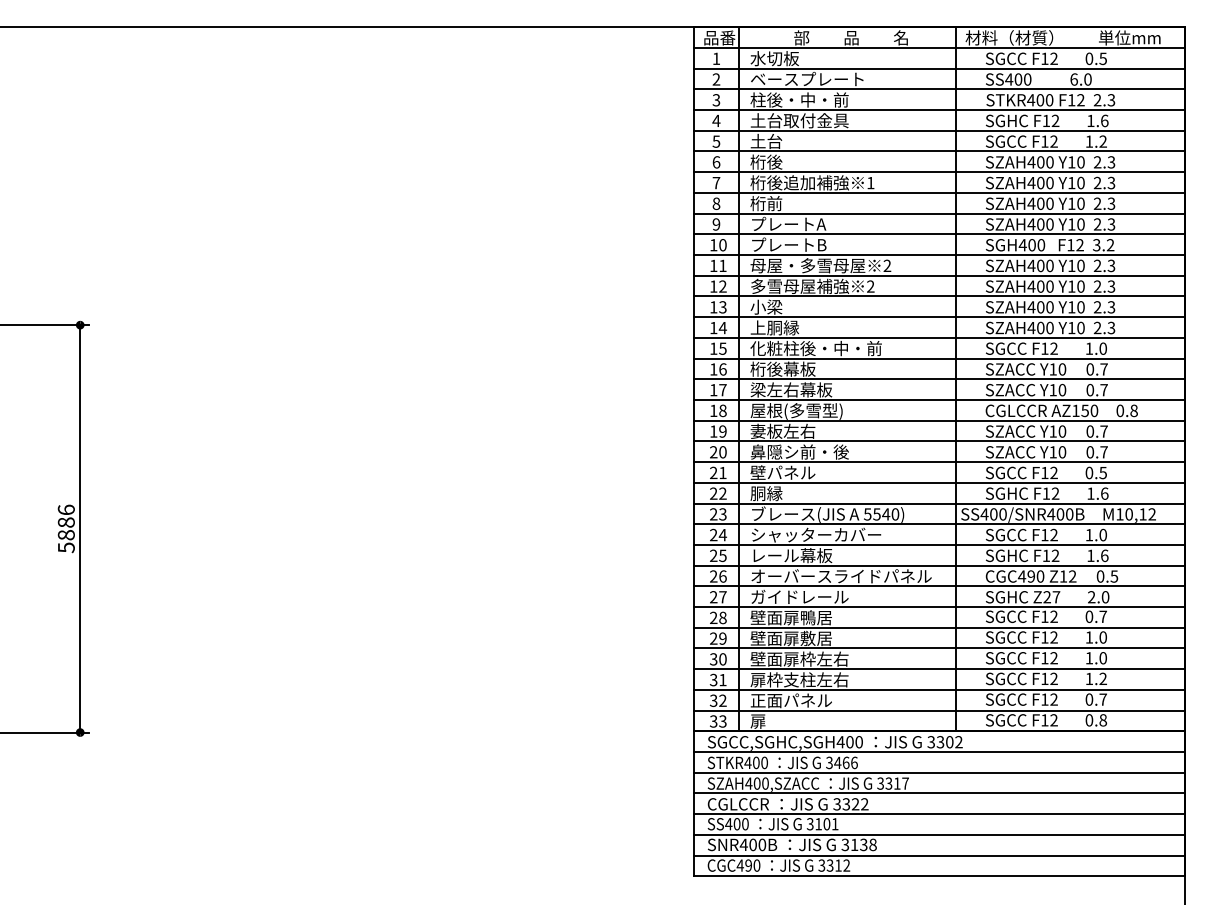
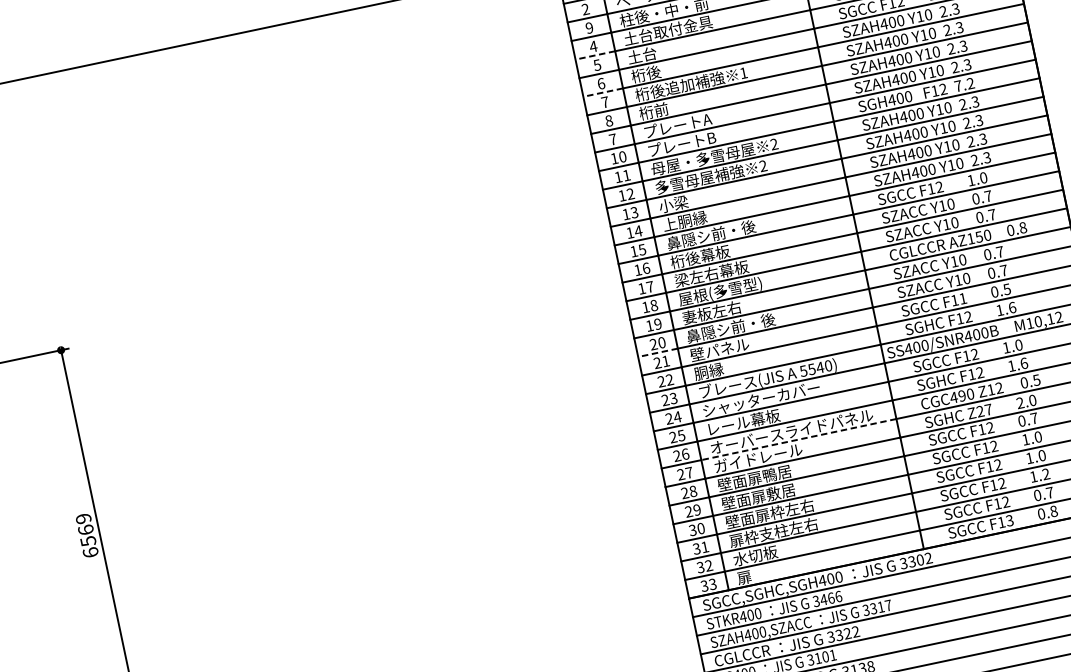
text: (716, 100) -> (589, 28), 3 -> 9
line: (715, 130) -> (594, 55), solid -> dashed
line: (715, 172) -> (602, 93), solid -> dashed
text: (716, 224) -> (613, 139), 9 -> 7
text: (1096, 245) -> (958, 86), 3.2 -> 7.2
text: (815, 348) -> (725, 232), 化粧柱後・中・前 -> 鼻隠シ前・後
line: (715, 462) -> (657, 353), solid -> dashed
text: (1053, 472) -> (962, 298), F12 -> F11
text: (65, 528) -> (86, 535), 5886 -> 6569
line: (847, 586) -> (799, 439), solid -> dashed
text: (790, 700) -> (769, 552), 正面パネル -> 水切板
text: (1053, 720) -> (1009, 520), F12 -> F13

